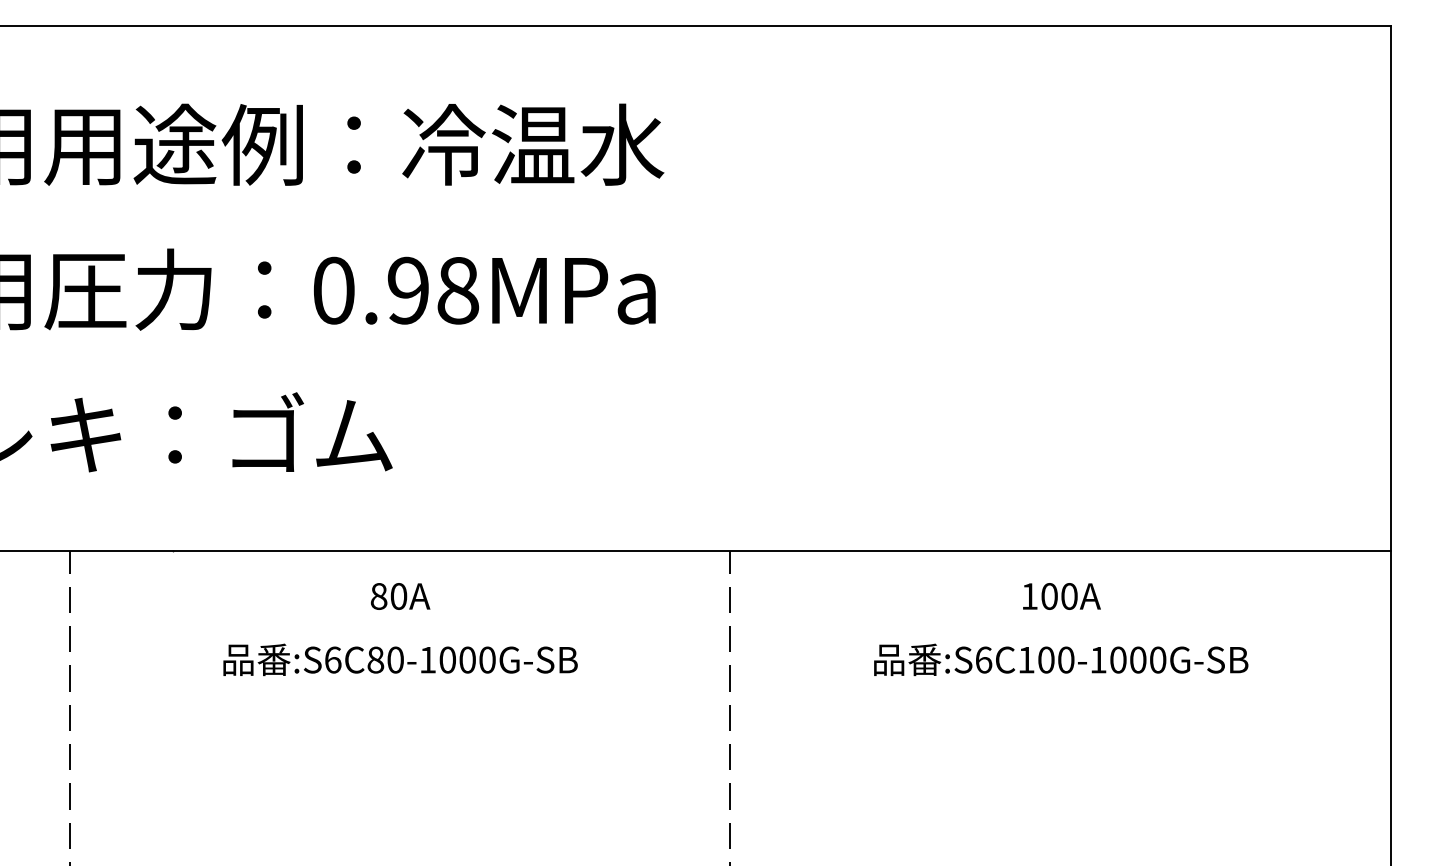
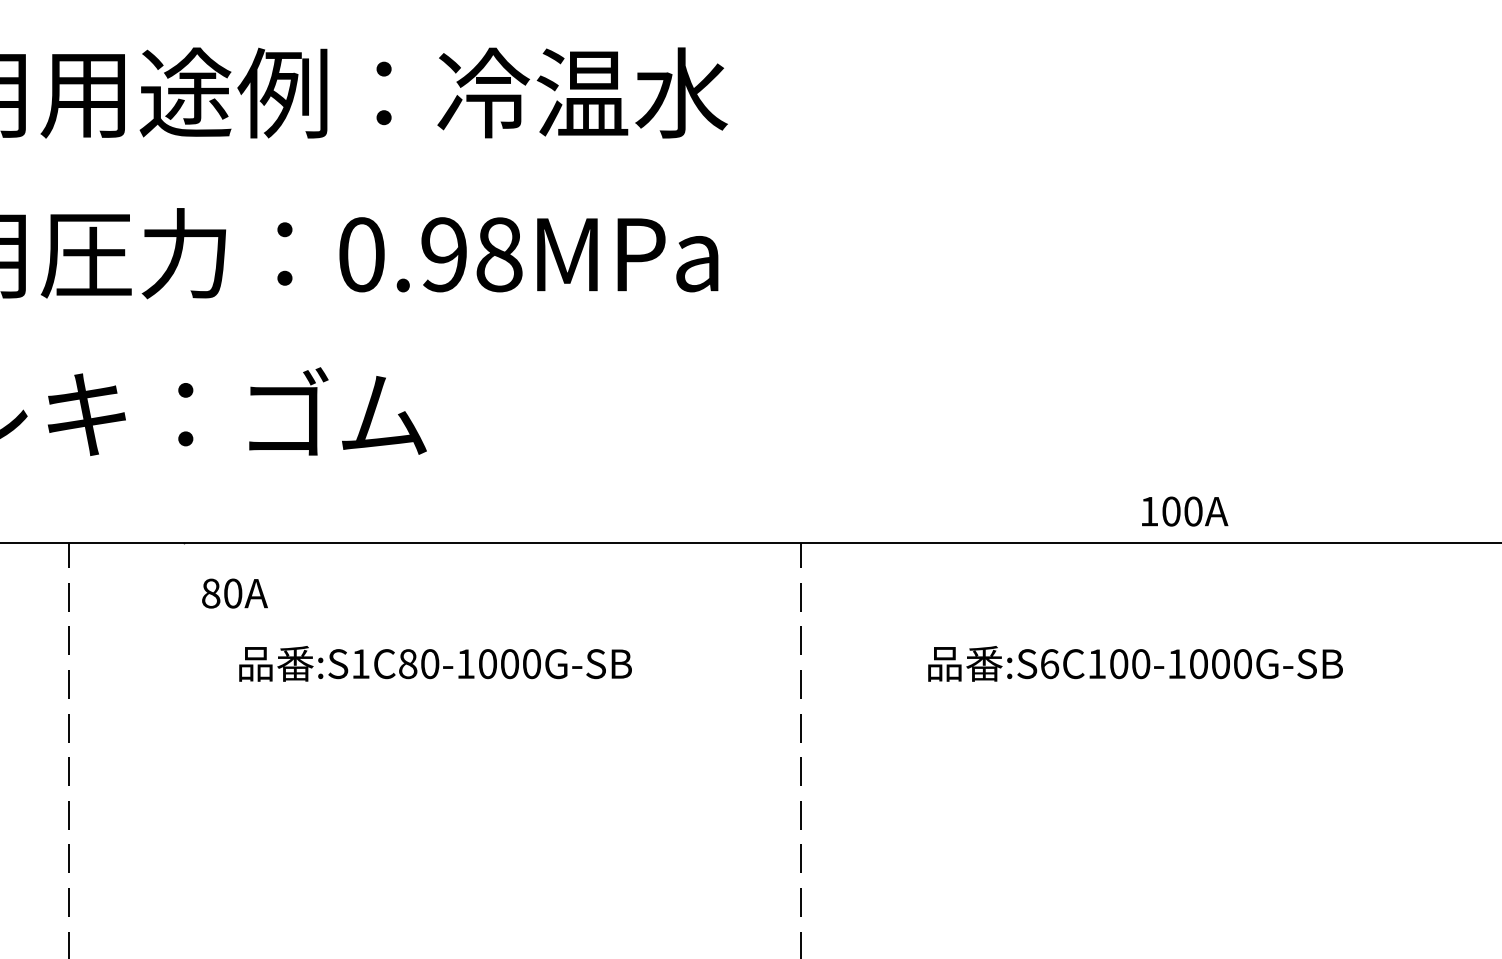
text: (400, 596) -> (234, 593), moved
text: (1061, 596) -> (1184, 511), moved
text: (333, 659) -> (361, 663), :S6C80-1000G-SB -> :S1C80-1000G-SB
text: (1061, 659) -> (1135, 663), moved

